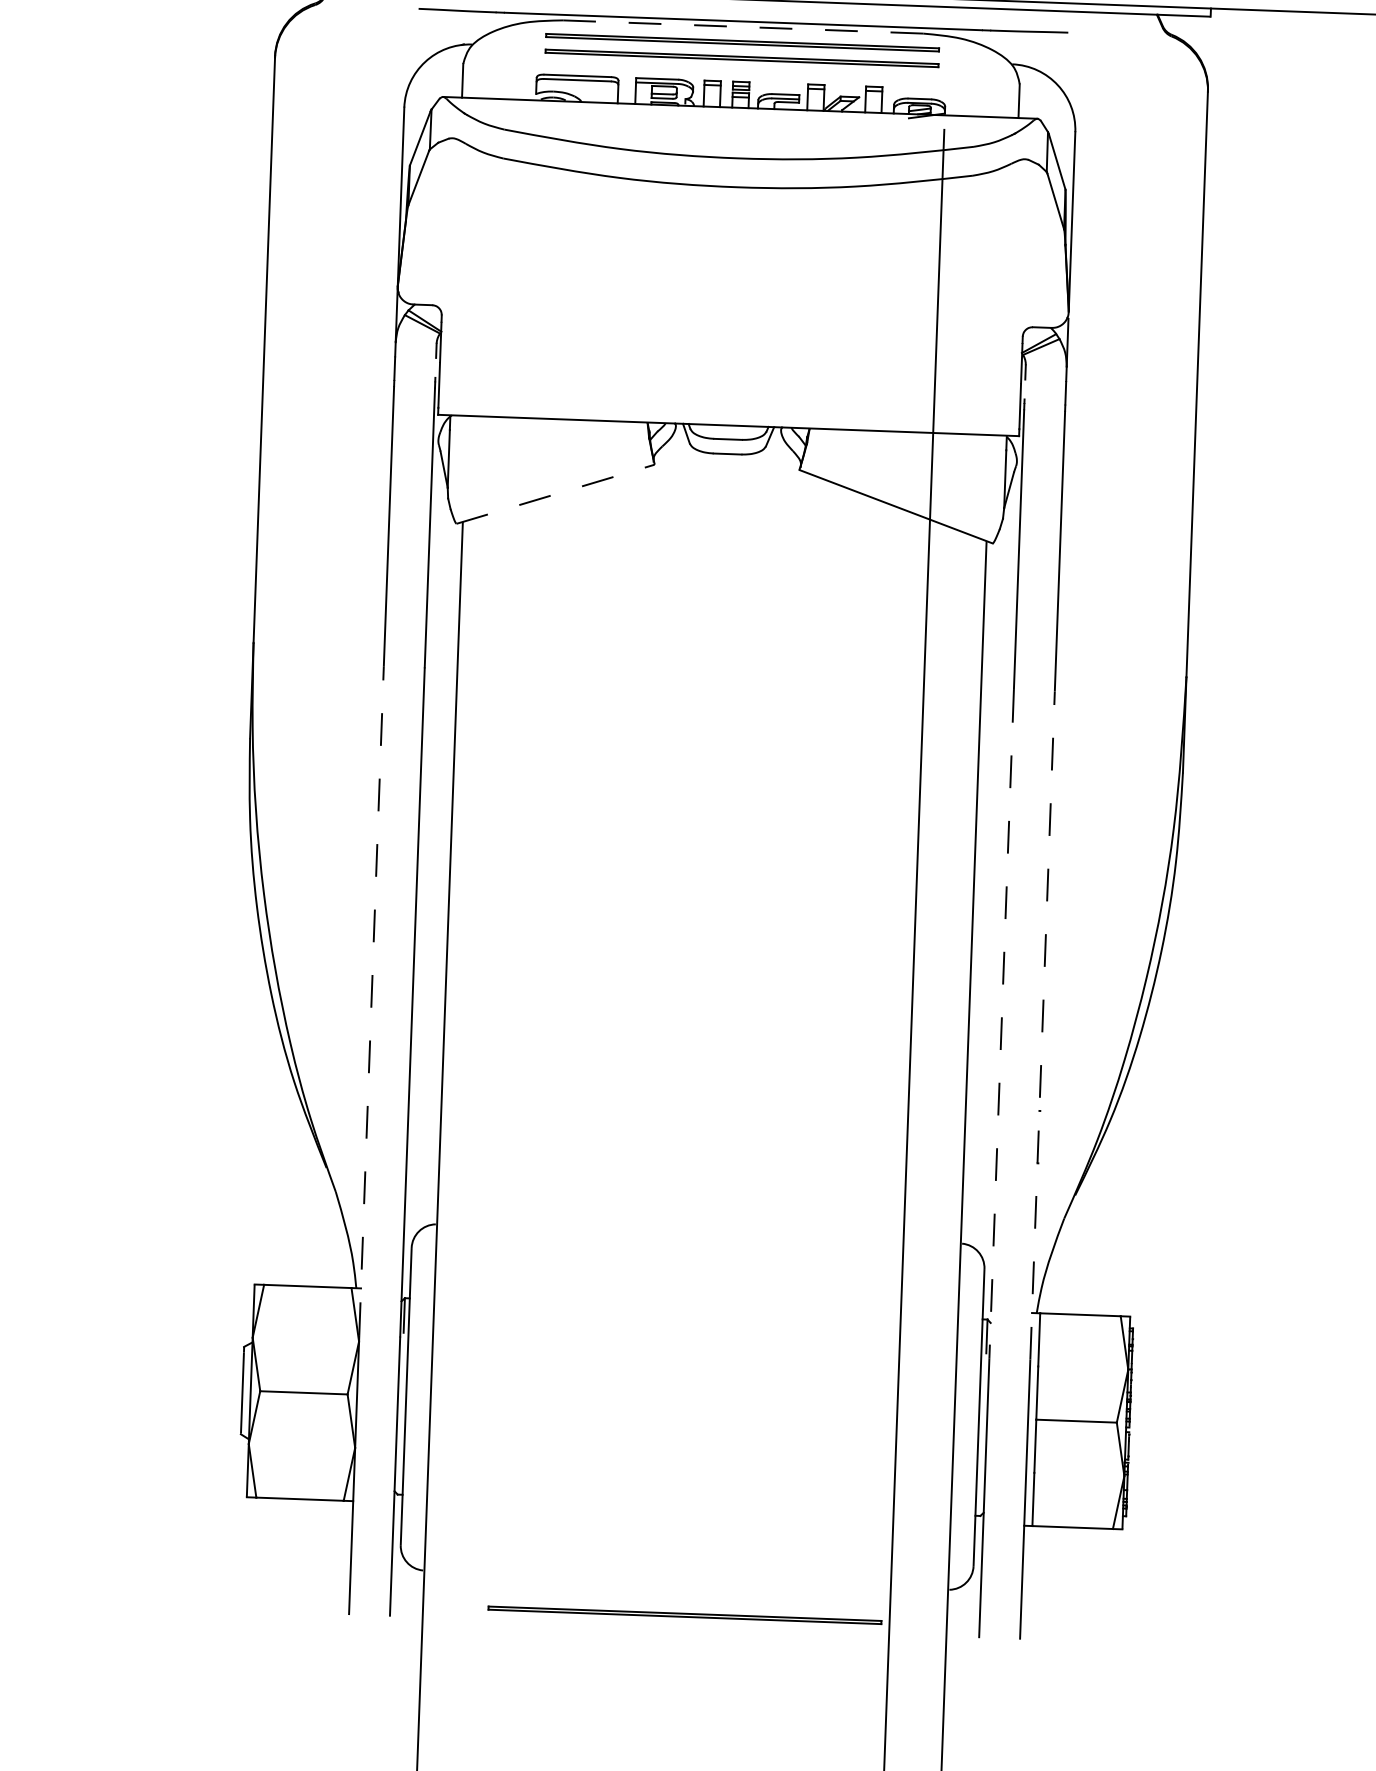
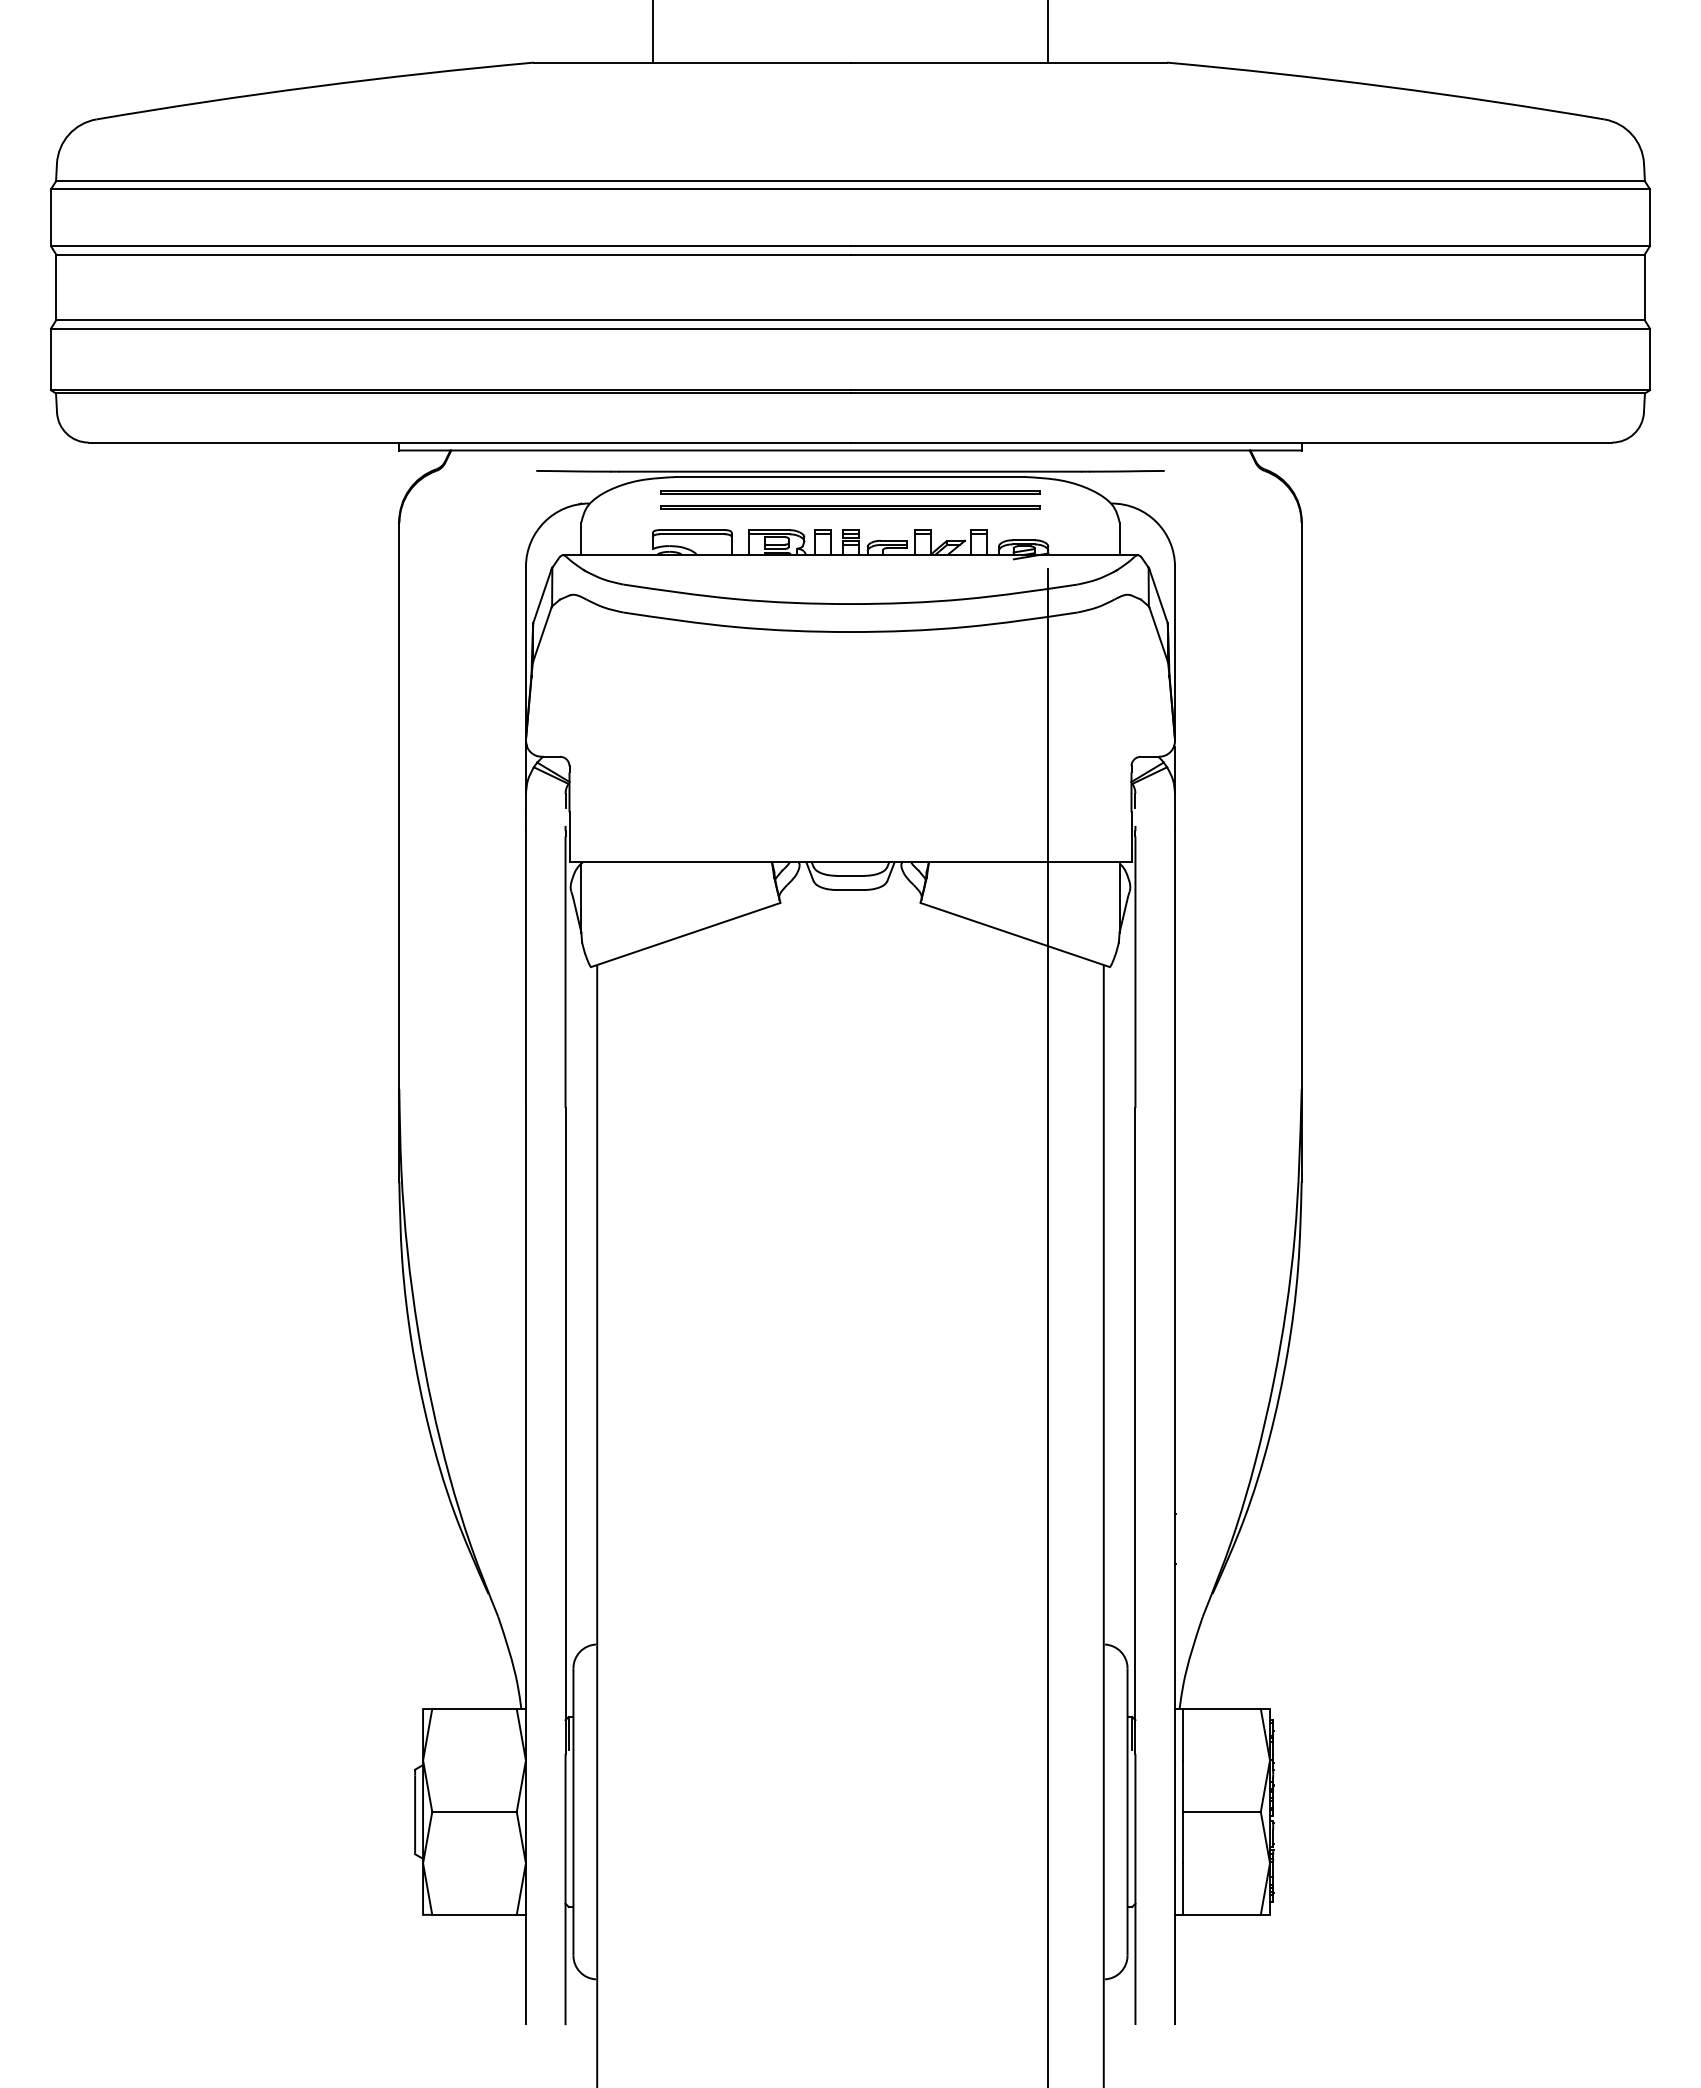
line: (743, 27) -> (850, 477), dashed -> solid
line: (555, 494) -> (685, 935), dashed -> solid
line: (371, 1000) -> (525, 1430), dashed -> solid
line: (1001, 1024) -> (1135, 1431), dashed -> solid
line: (1043, 1025) -> (1175, 1430), dashed -> solid
line: (685, 1614) -> (850, 2012), removed

